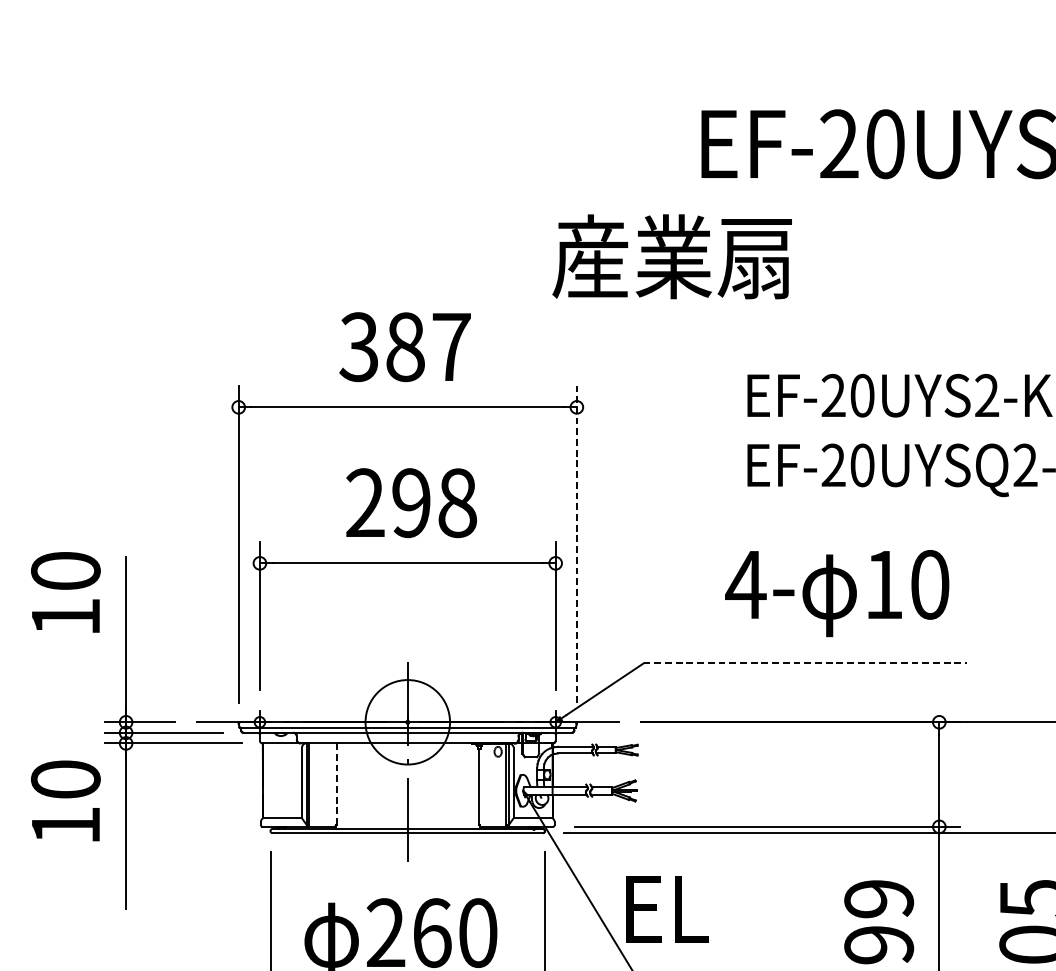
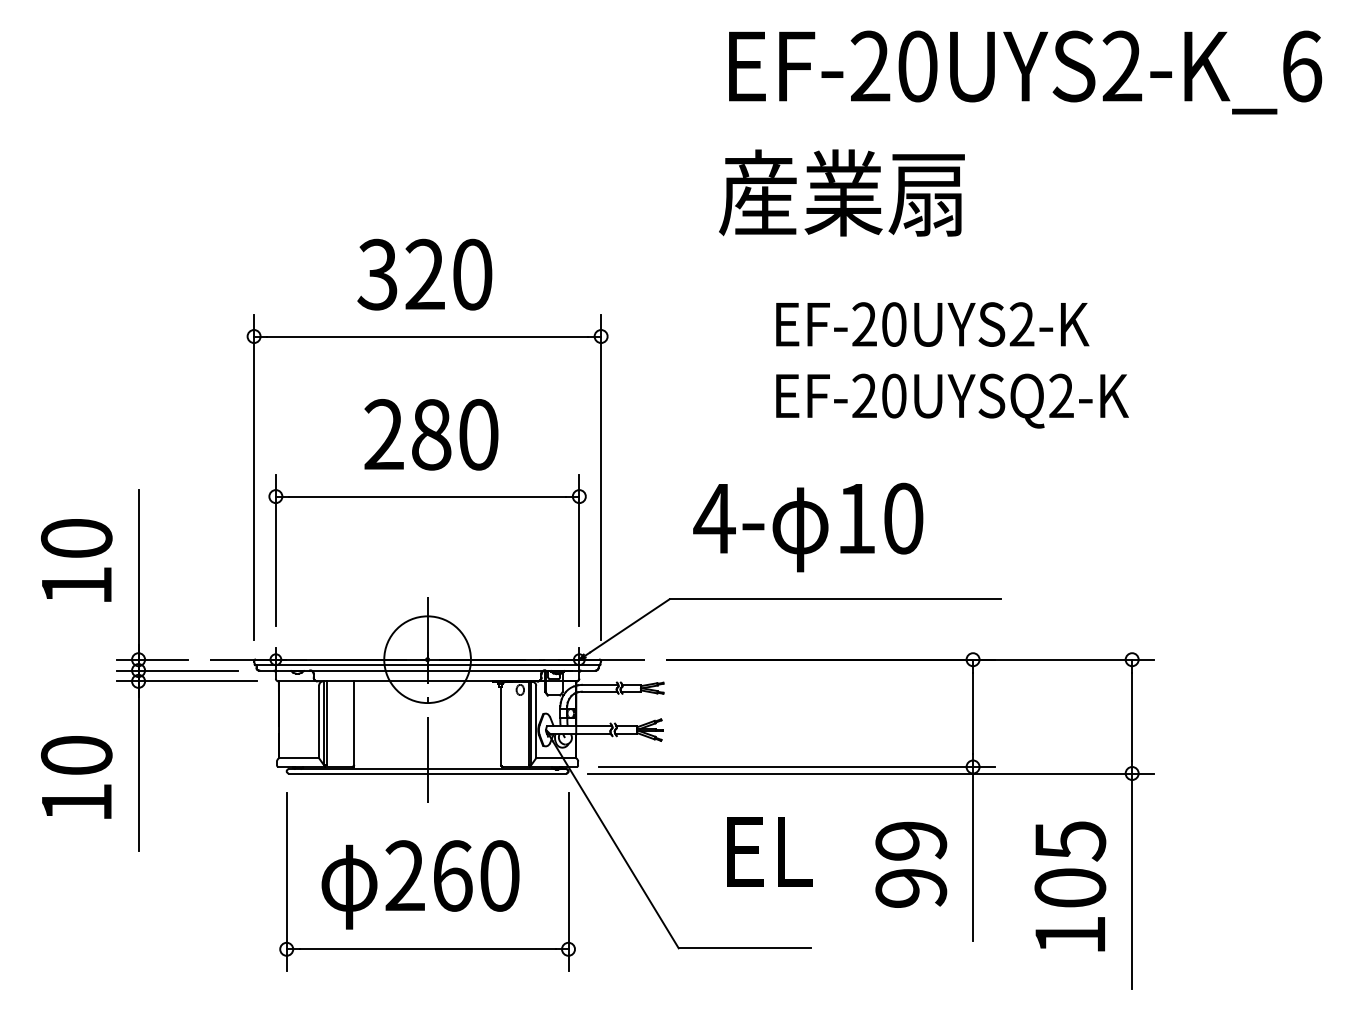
text: (671, 256) -> (841, 192), moved
text: (428, 346) -> (448, 274), 387 -> 320
text: (433, 502) -> (454, 434), 298 -> 280
line: (577, 544) -> (601, 477), dashed -> solid
text: (65, 592) -> (76, 560), moved
text: (837, 593) -> (808, 527), moved
line: (805, 663) -> (835, 599), dashed -> solid
line: (336, 784) -> (354, 723), dashed -> solid
text: (65, 801) -> (76, 777), moved
text: (666, 909) -> (769, 851), moved

